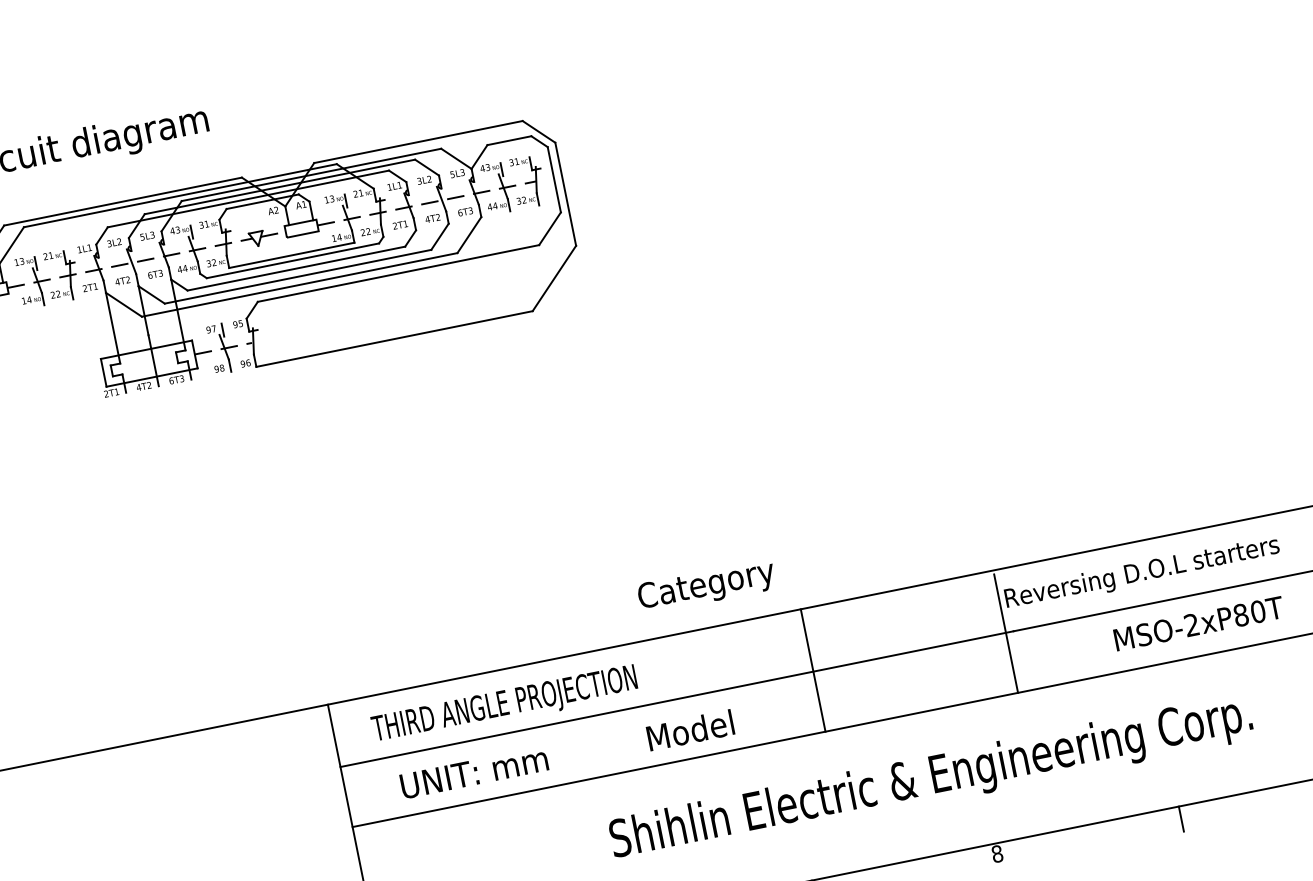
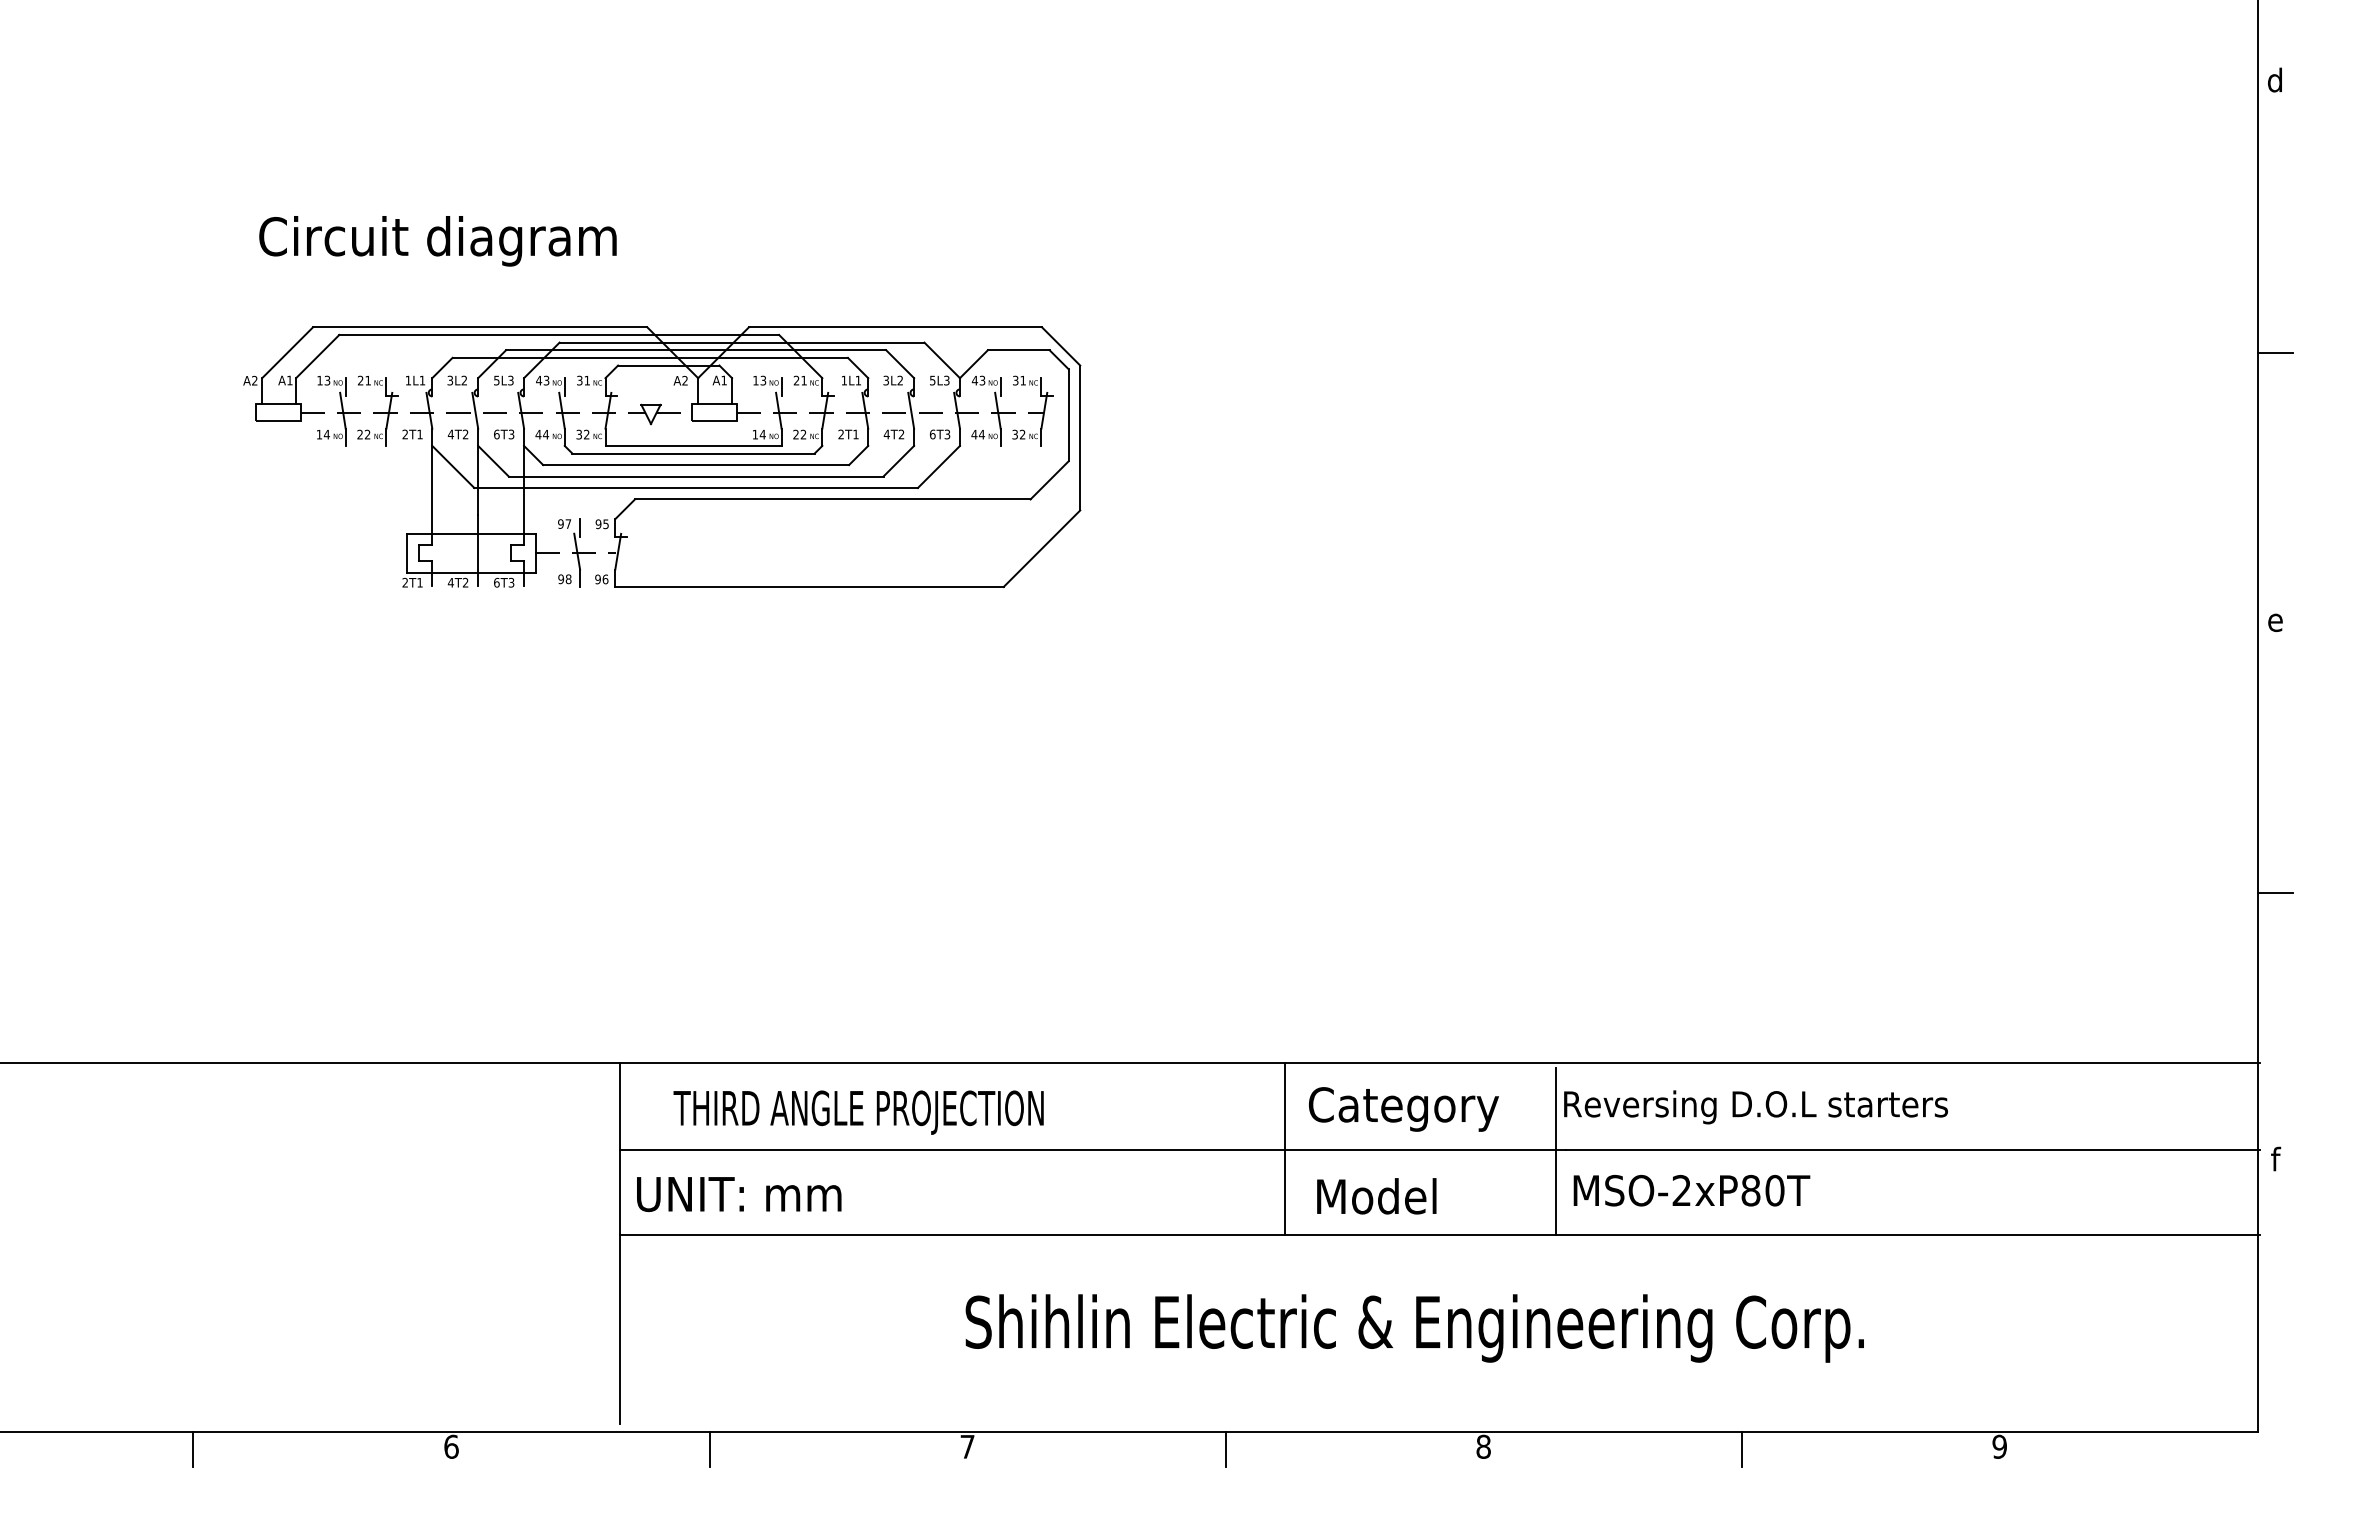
text: (706, 586) -> (1403, 1109), moved
text: (1198, 623) -> (1691, 1190), moved
text: (690, 730) -> (1376, 1196), moved
text: (474, 772) -> (739, 1194), moved

